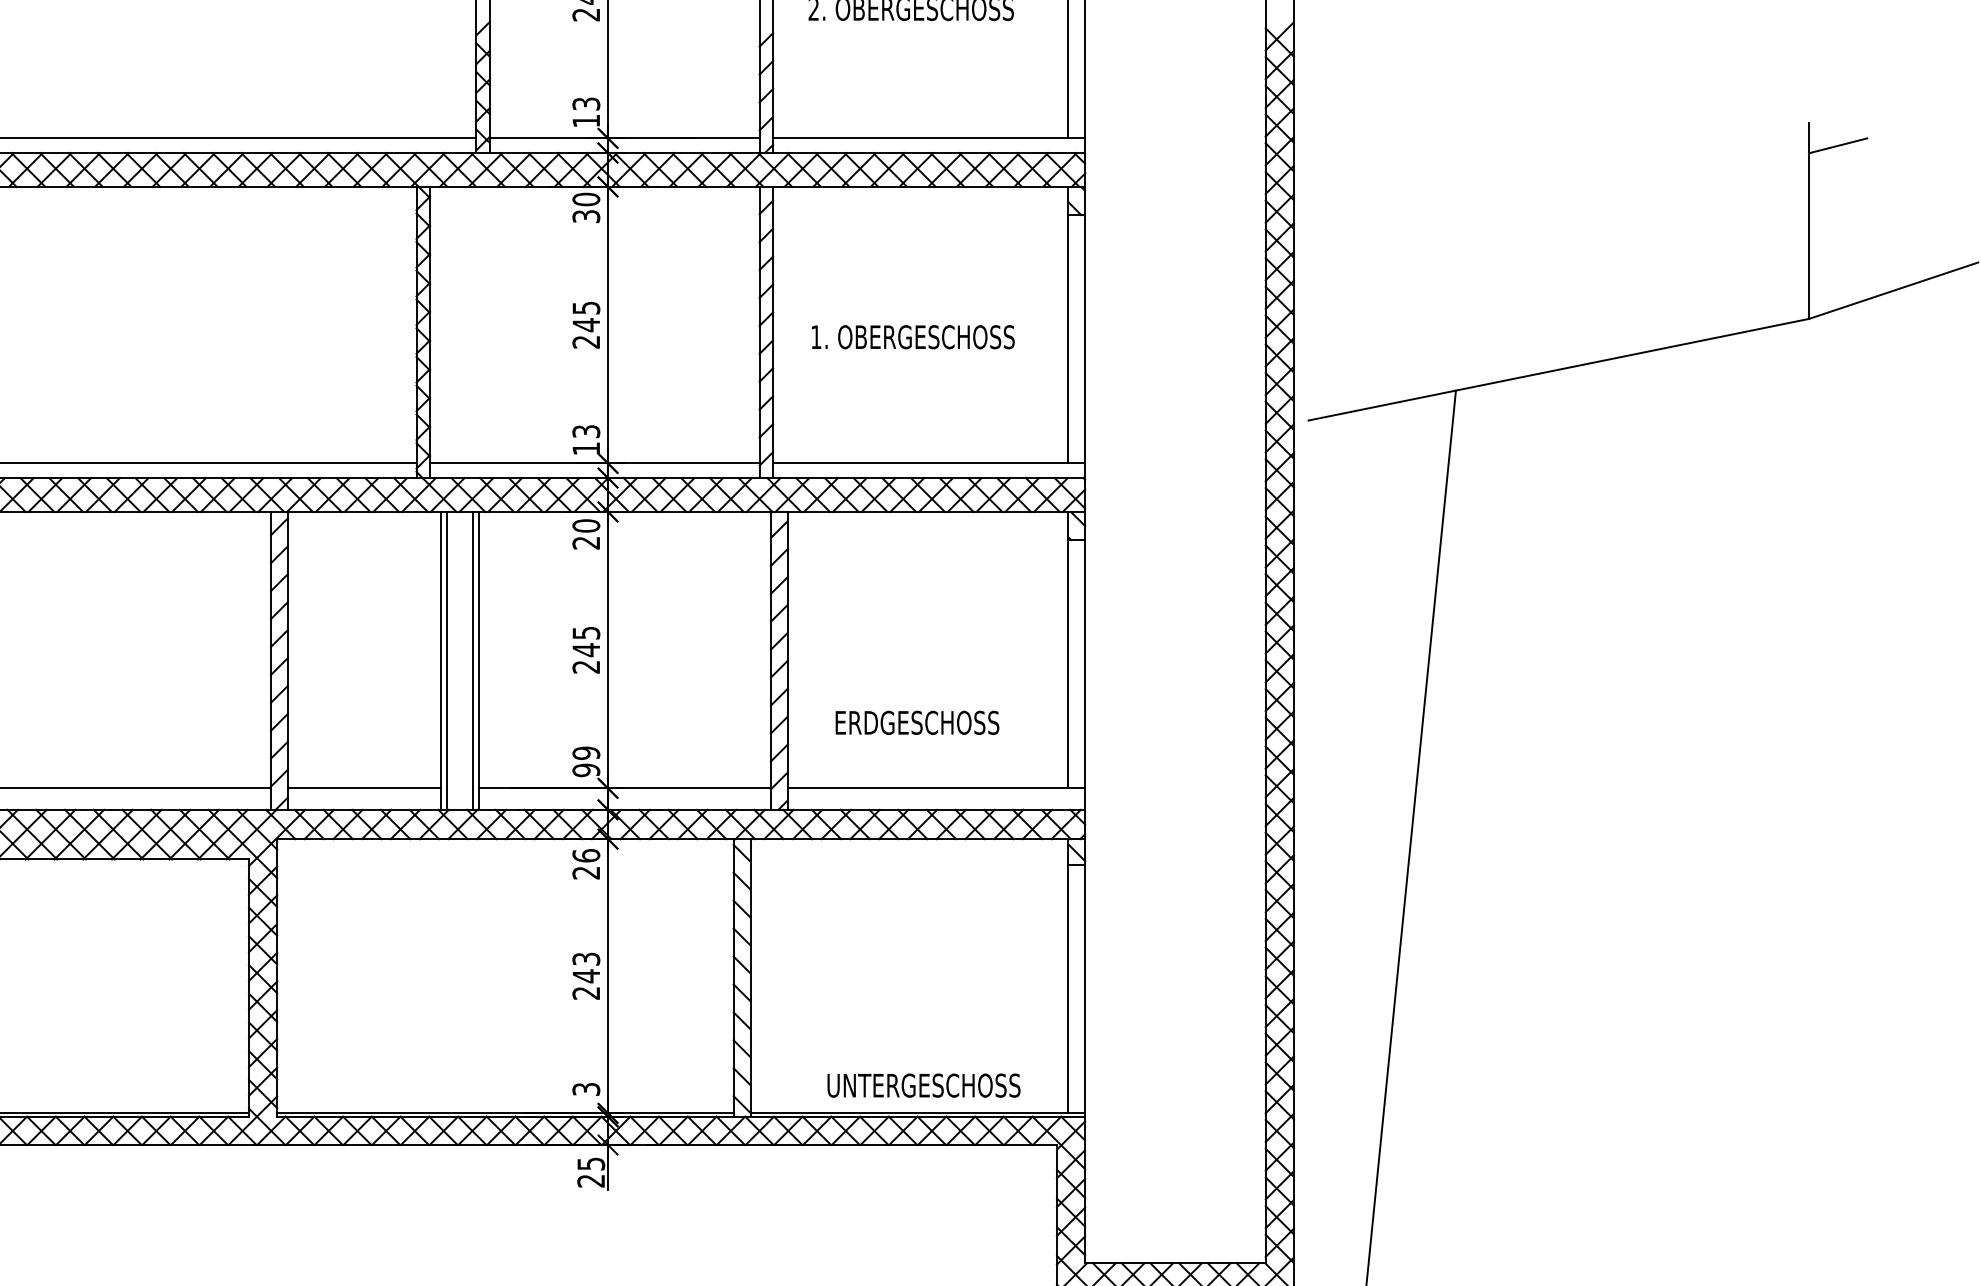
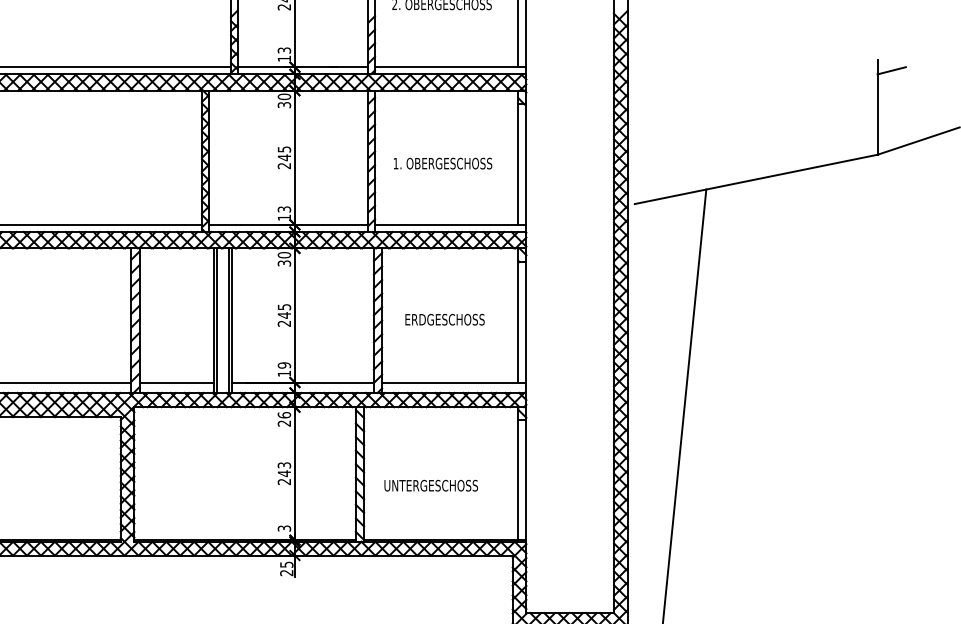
text: (586, 543) -> (284, 263), 20 -> 30
text: (916, 722) -> (444, 319), moved
text: (586, 769) -> (284, 373), 99 -> 19
text: (922, 1085) -> (430, 485), moved

